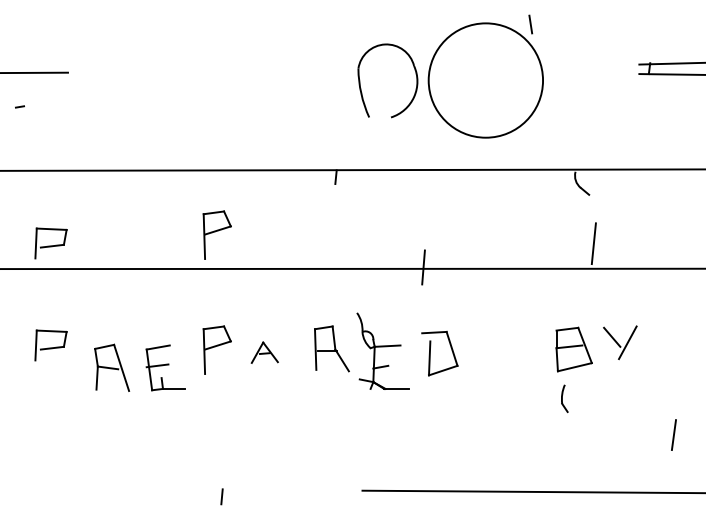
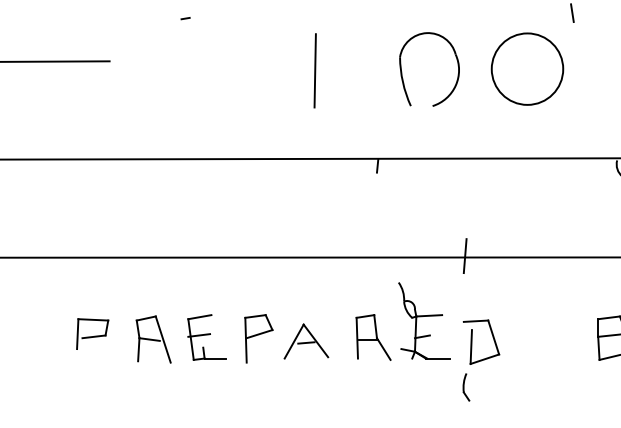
circle: (485, 80) -> (527, 69), size x0.62
line: (273, 81) -> (315, 70), added
line: (19, 106) -> (185, 18), moved
part: (216, 234) -> (258, 223), removed
part: (50, 243) -> (92, 232), removed
part: (382, 350) -> (424, 320), moved
part: (264, 352) -> (306, 341), size x1.67
part: (112, 367) -> (154, 339), moved
part: (165, 367) -> (207, 337), moved
part: (564, 398) -> (466, 387), moved

